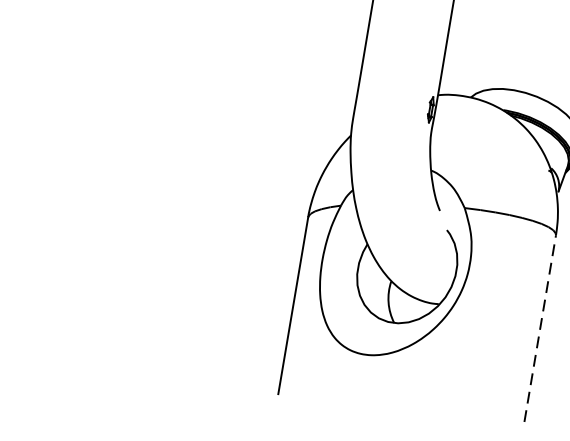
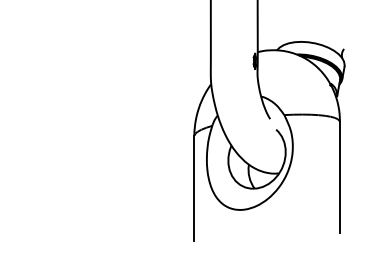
line: (539, 328) -> (339, 177), dashed -> solid

